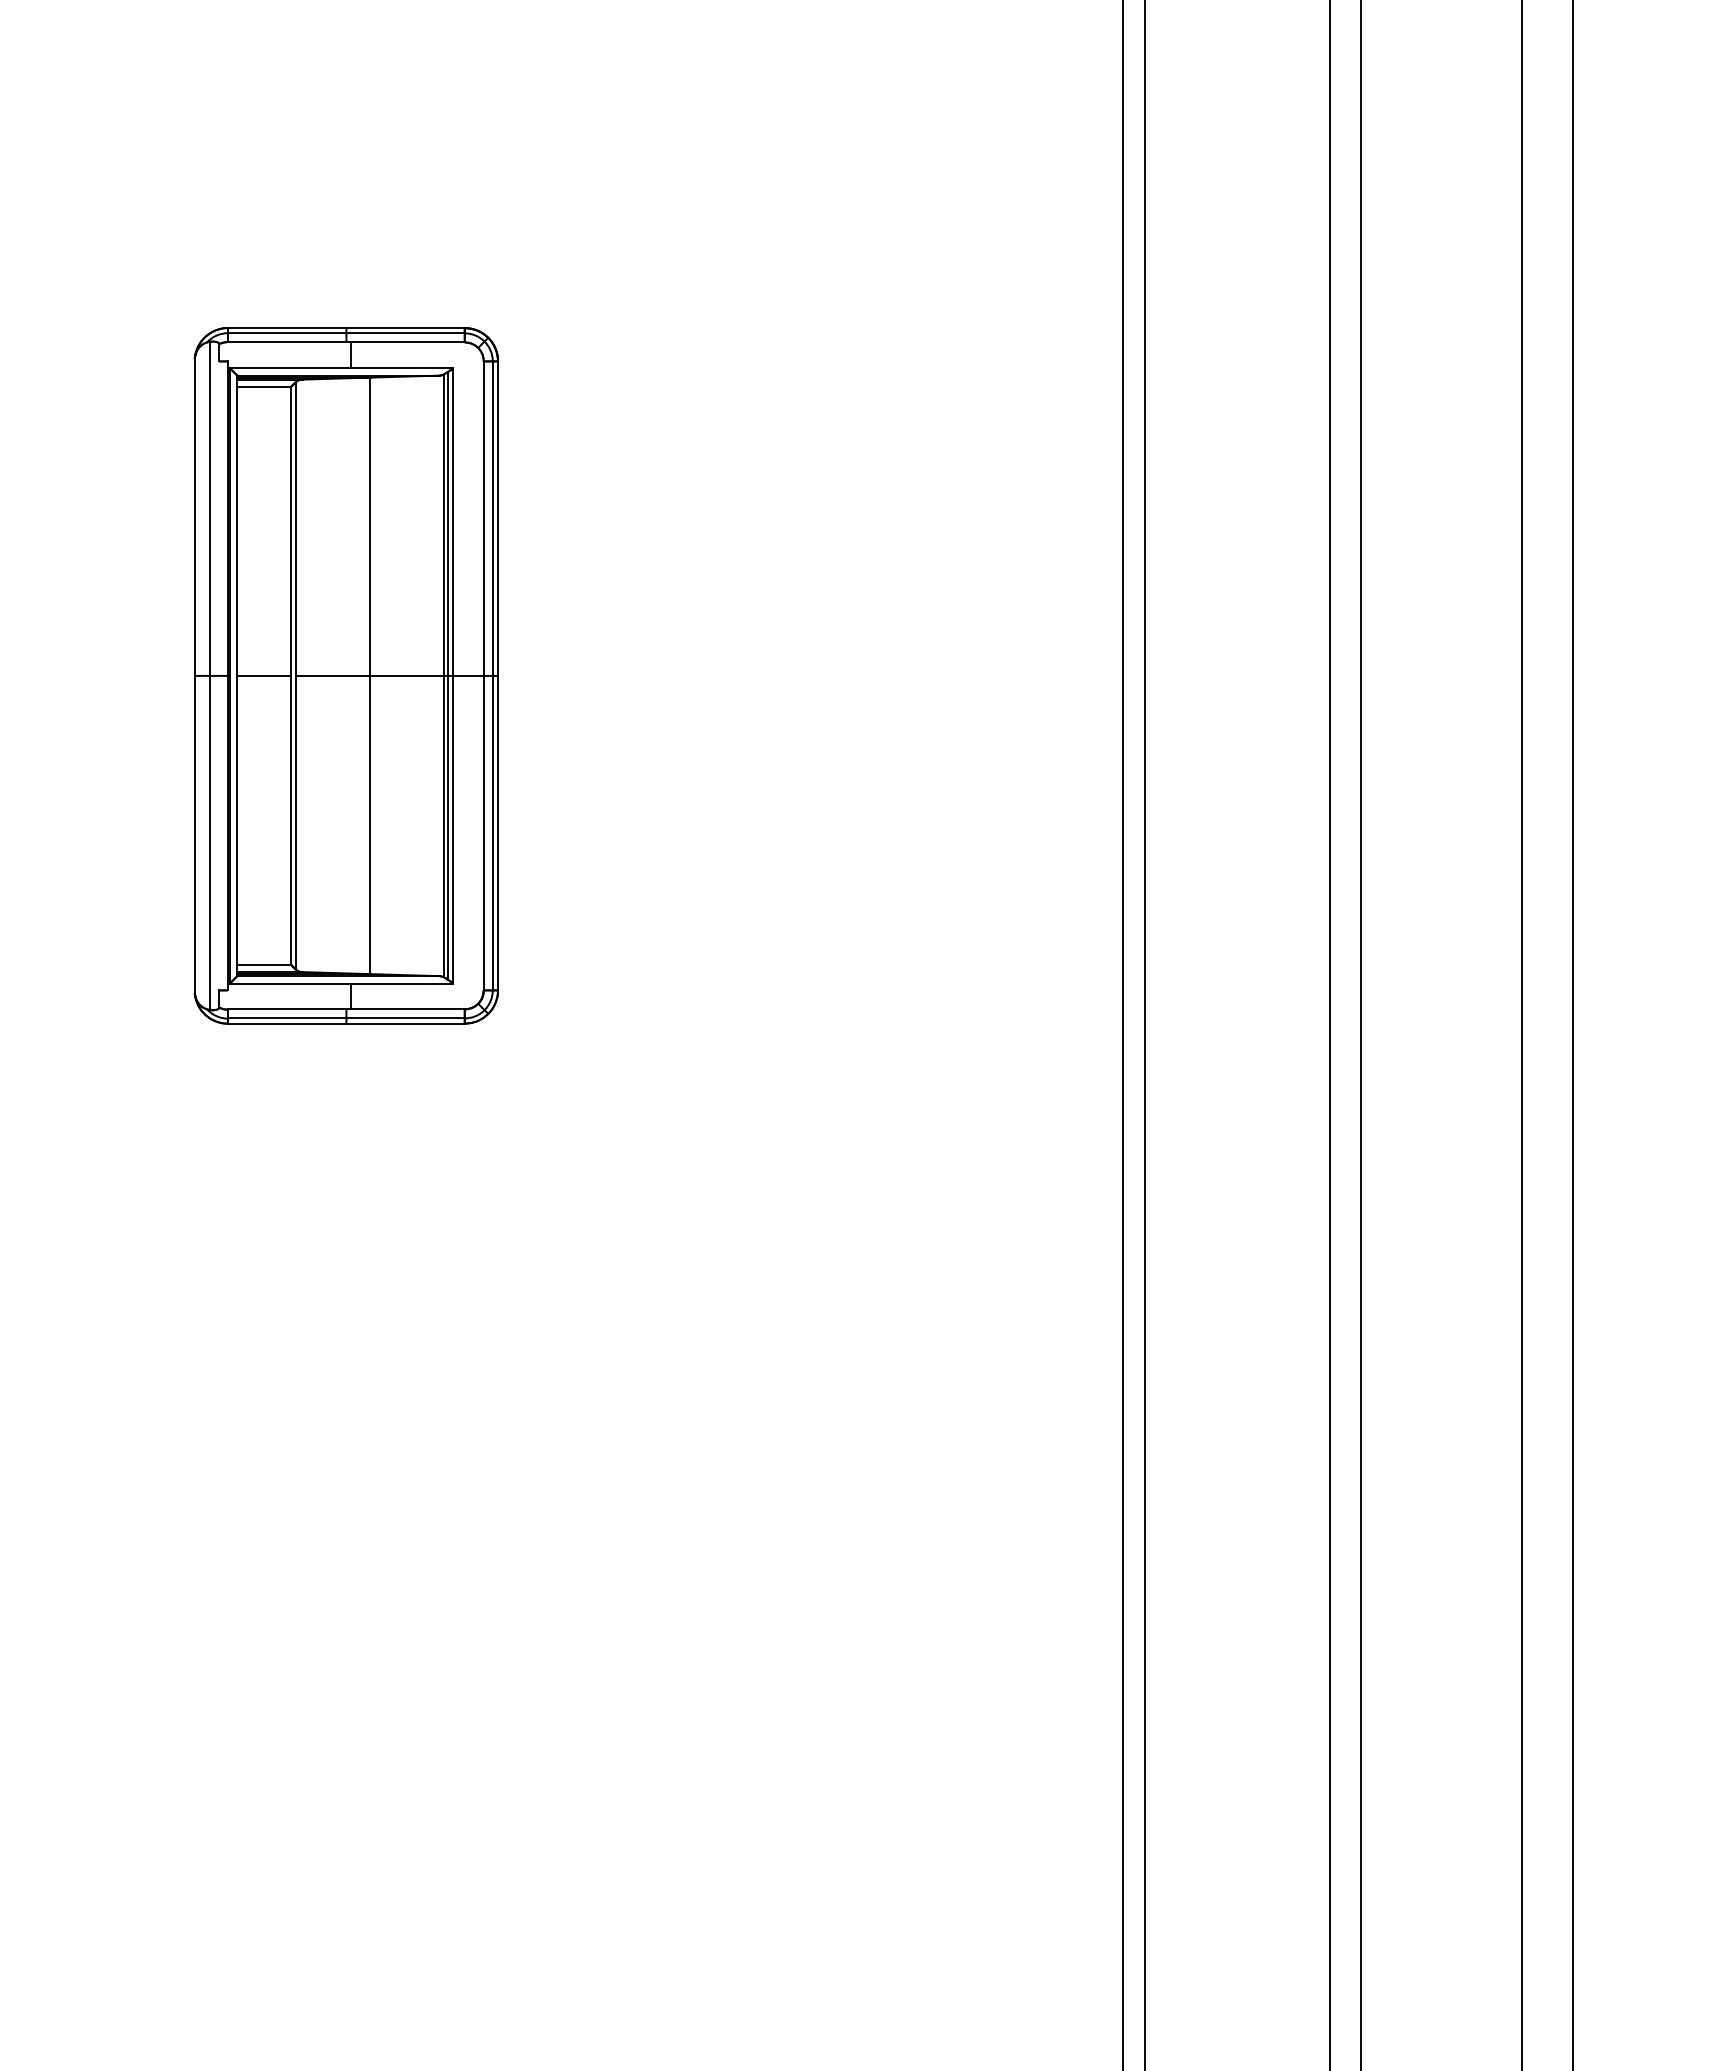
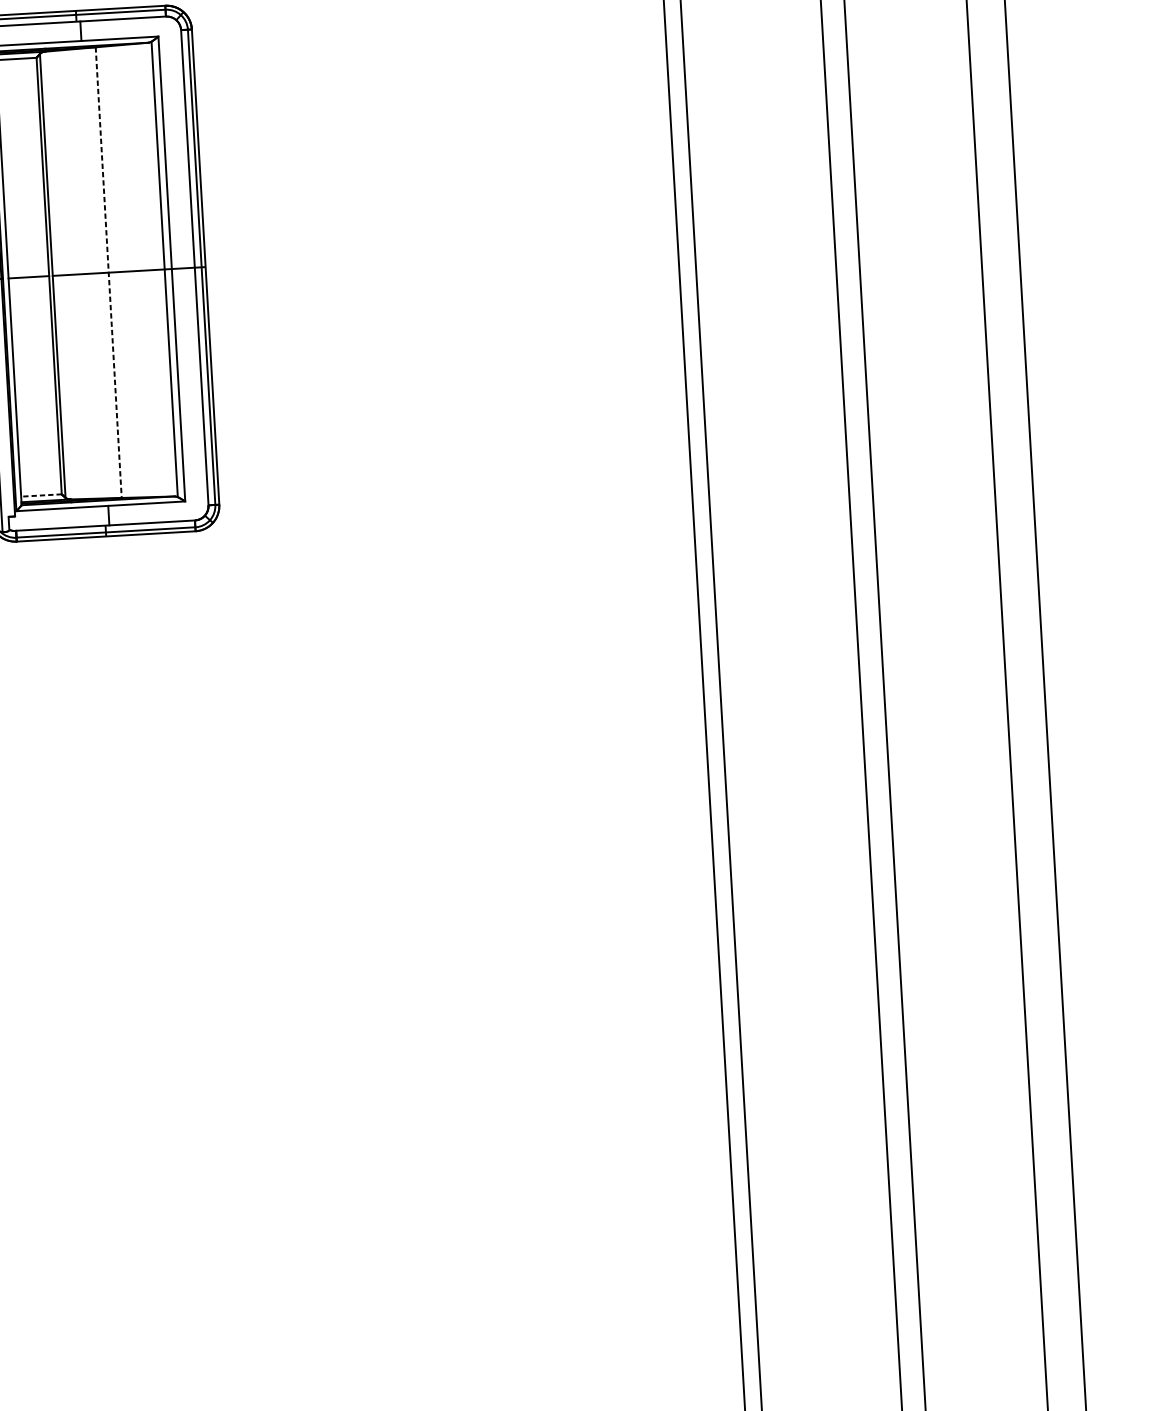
line: (448, 675) -> (168, 268), removed
line: (369, 676) -> (108, 273), solid -> dashed
line: (264, 964) -> (41, 495), solid -> dashed

